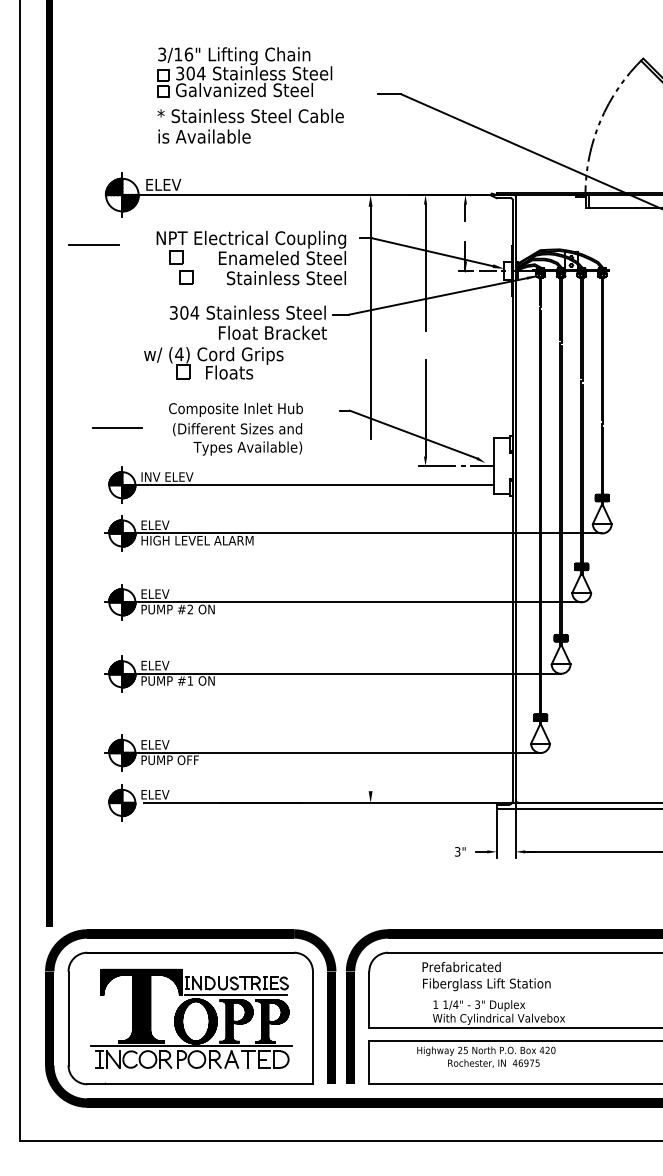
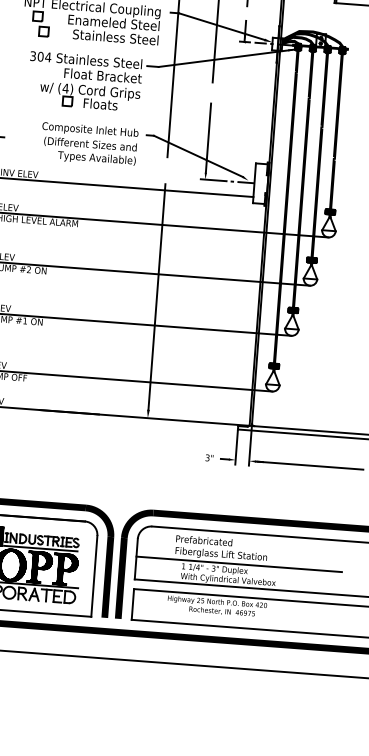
part: (213, 363) -> (89, 96), moved
text: (235, 428) -> (89, 143), moved
line: (370, 633) -> (156, 296), added
line: (512, 996) -> (239, 564), added

